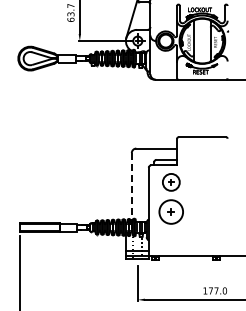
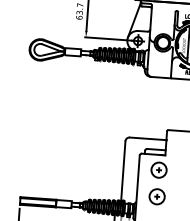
line: (131, 188) -> (122, 173), dashed -> solid
part: (171, 211) -> (157, 196), size x0.71

